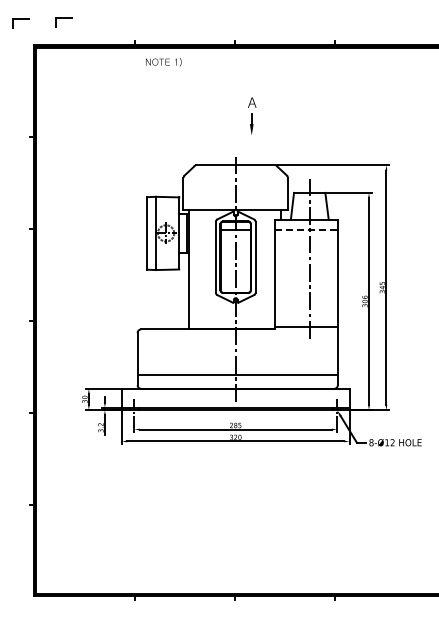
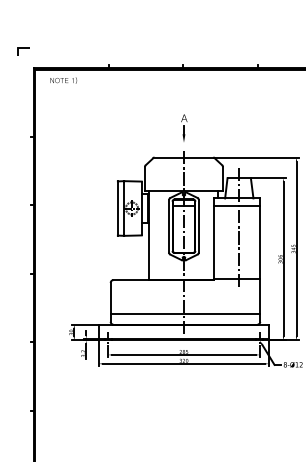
line: (63, 18) -> (55, 47), removed
text: (163, 62) -> (63, 80), moved
part: (252, 115) -> (184, 127), moved
line: (307, 229) -> (237, 205), dashed -> solid

